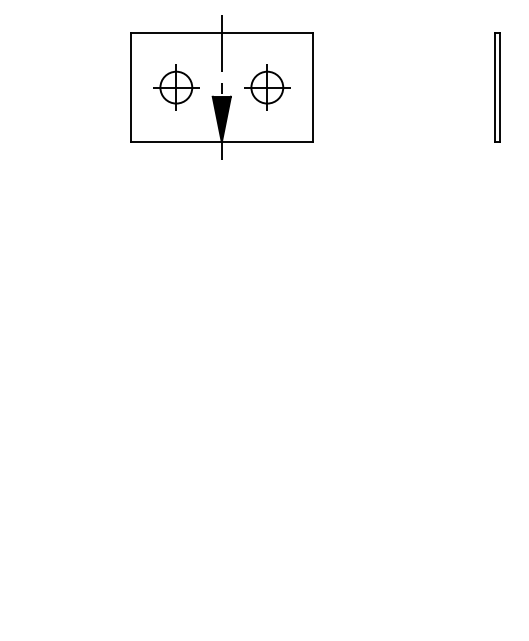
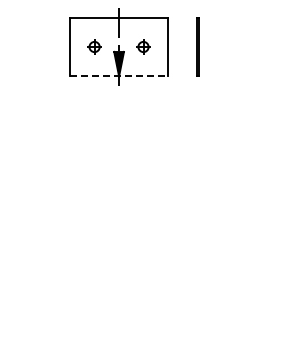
part: (175, 86) -> (94, 46), size x0.6
part: (267, 86) -> (143, 46), size x0.6
line: (496, 86) -> (197, 46), moved
line: (222, 142) -> (119, 76), solid -> dashed

